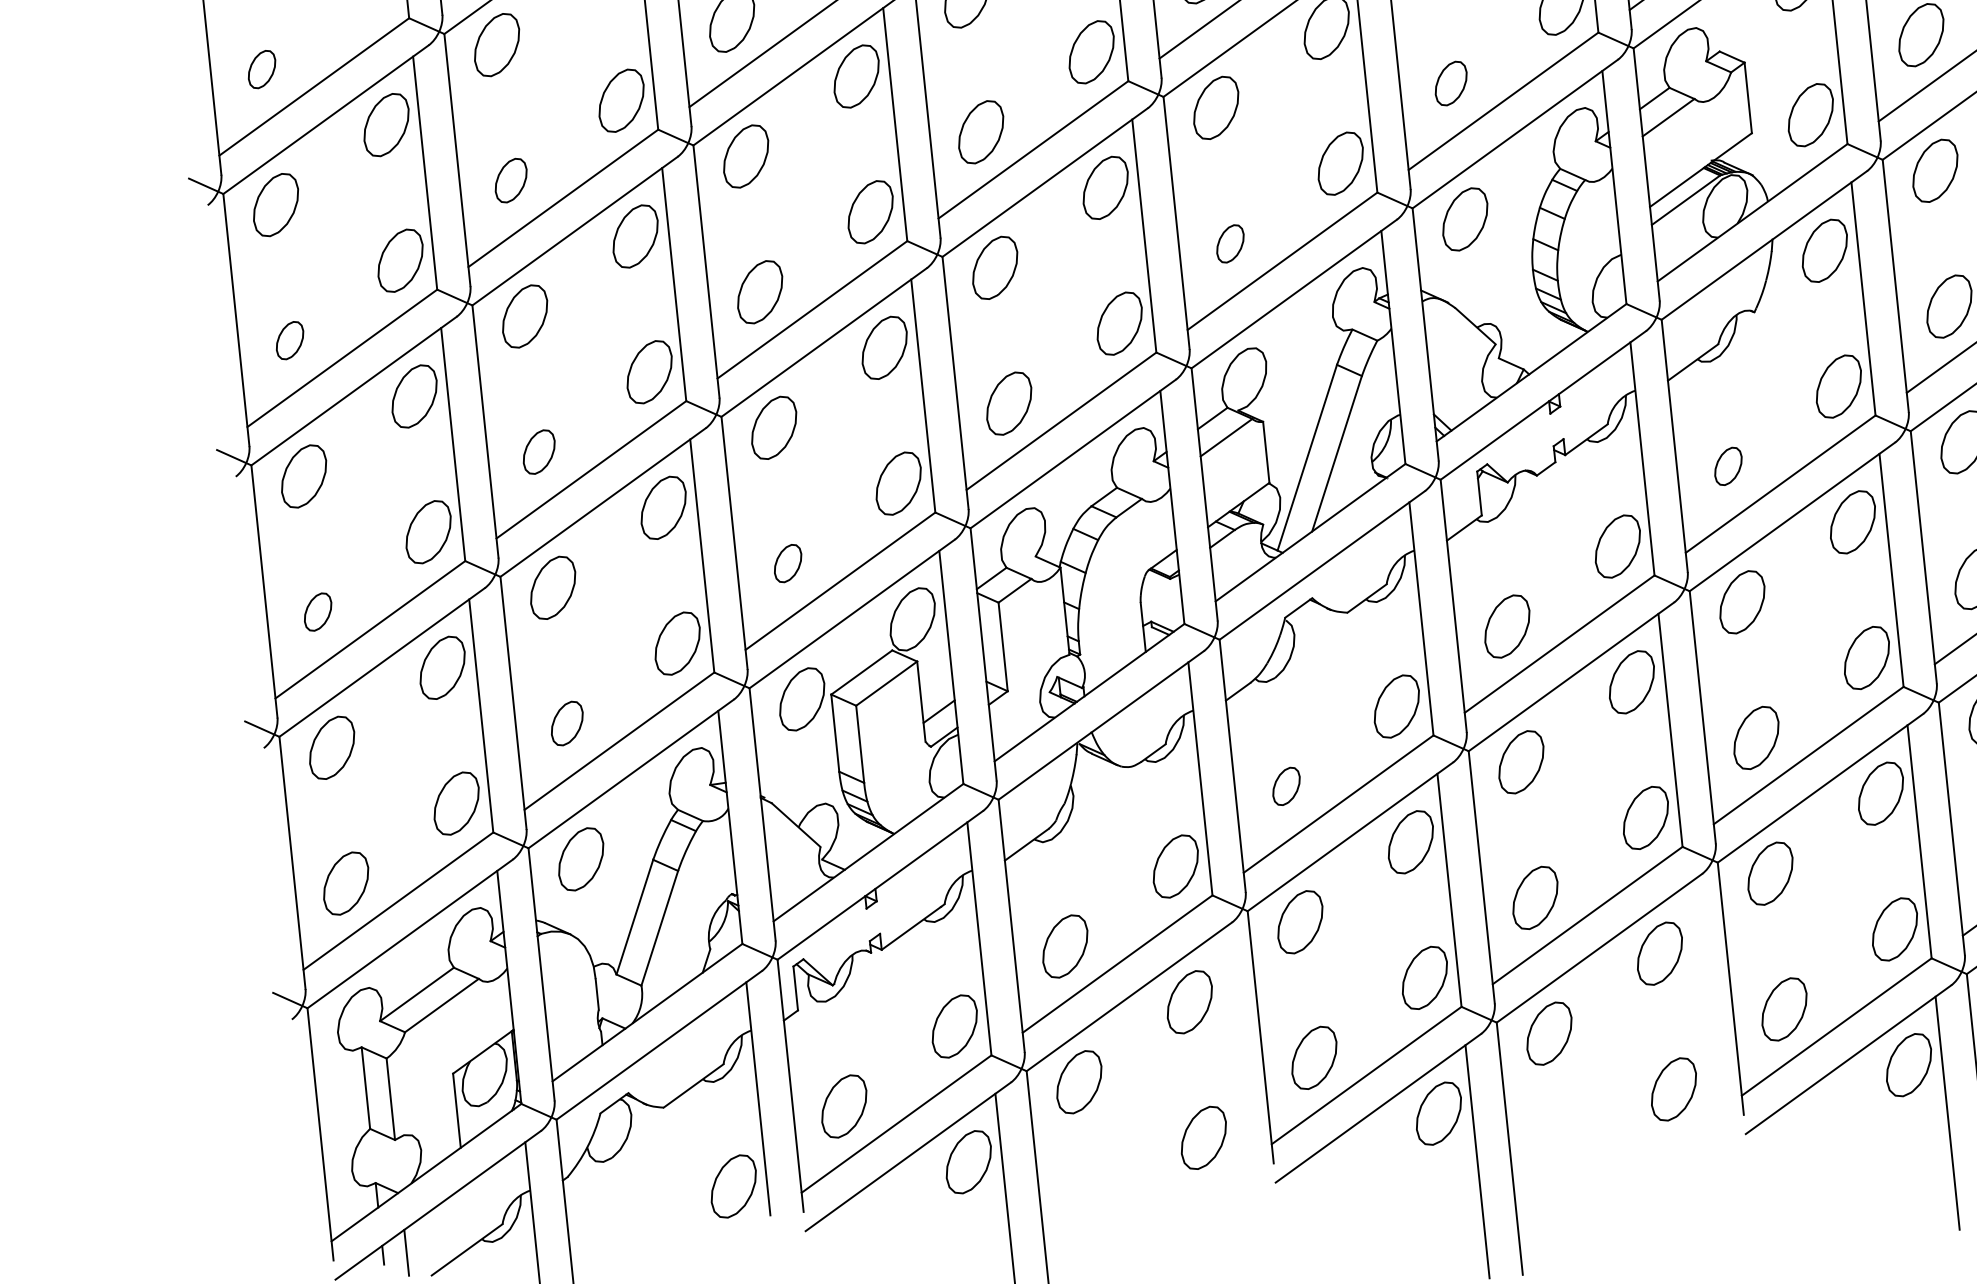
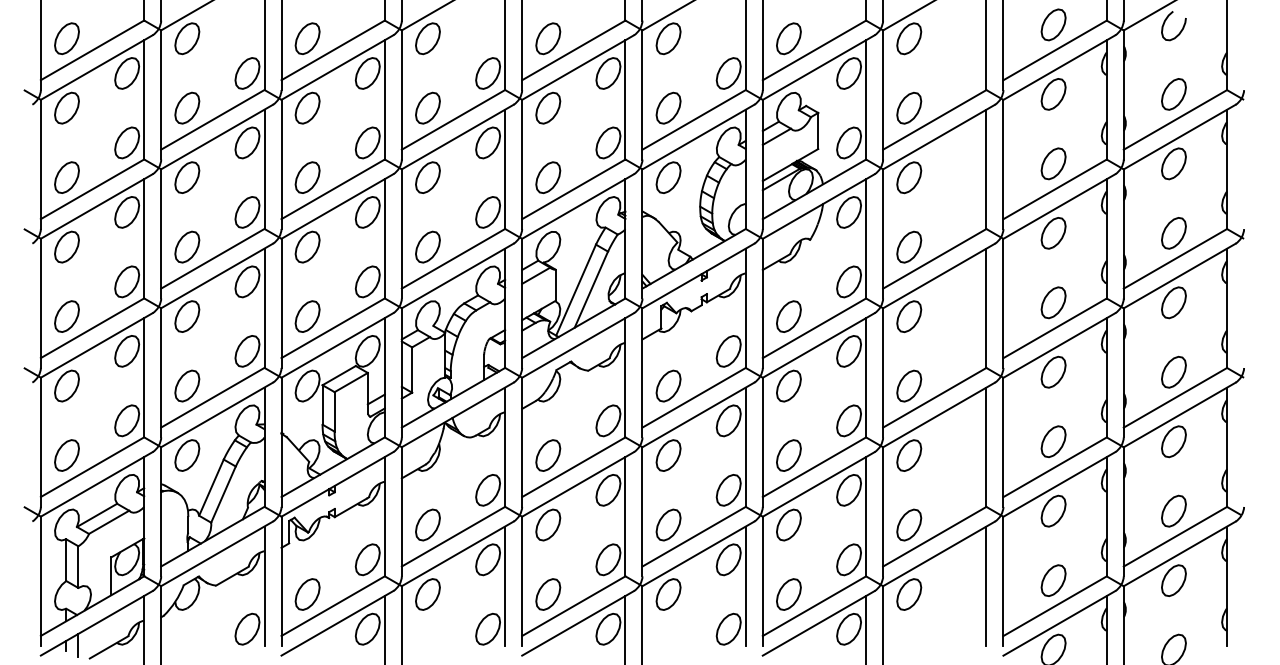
part: (261, 69) -> (66, 38), size x1.67
part: (1450, 82) -> (668, 107), size x1.43
part: (511, 179) -> (187, 107), size x1.43
part: (1230, 243) -> (548, 177), size x1.67
part: (289, 340) -> (66, 177), size x1.67
part: (539, 450) -> (187, 246), size x1.43
part: (1727, 466) -> (788, 316), size x1.67
part: (787, 563) -> (307, 316), size x1.67
part: (317, 612) -> (66, 316), size x1.67
part: (567, 722) -> (187, 385), size x1.43
part: (1286, 786) -> (548, 455), size x1.67
line: (1697, 1000) -> (745, 585), added
line: (1229, 1048) -> (505, 585), added

